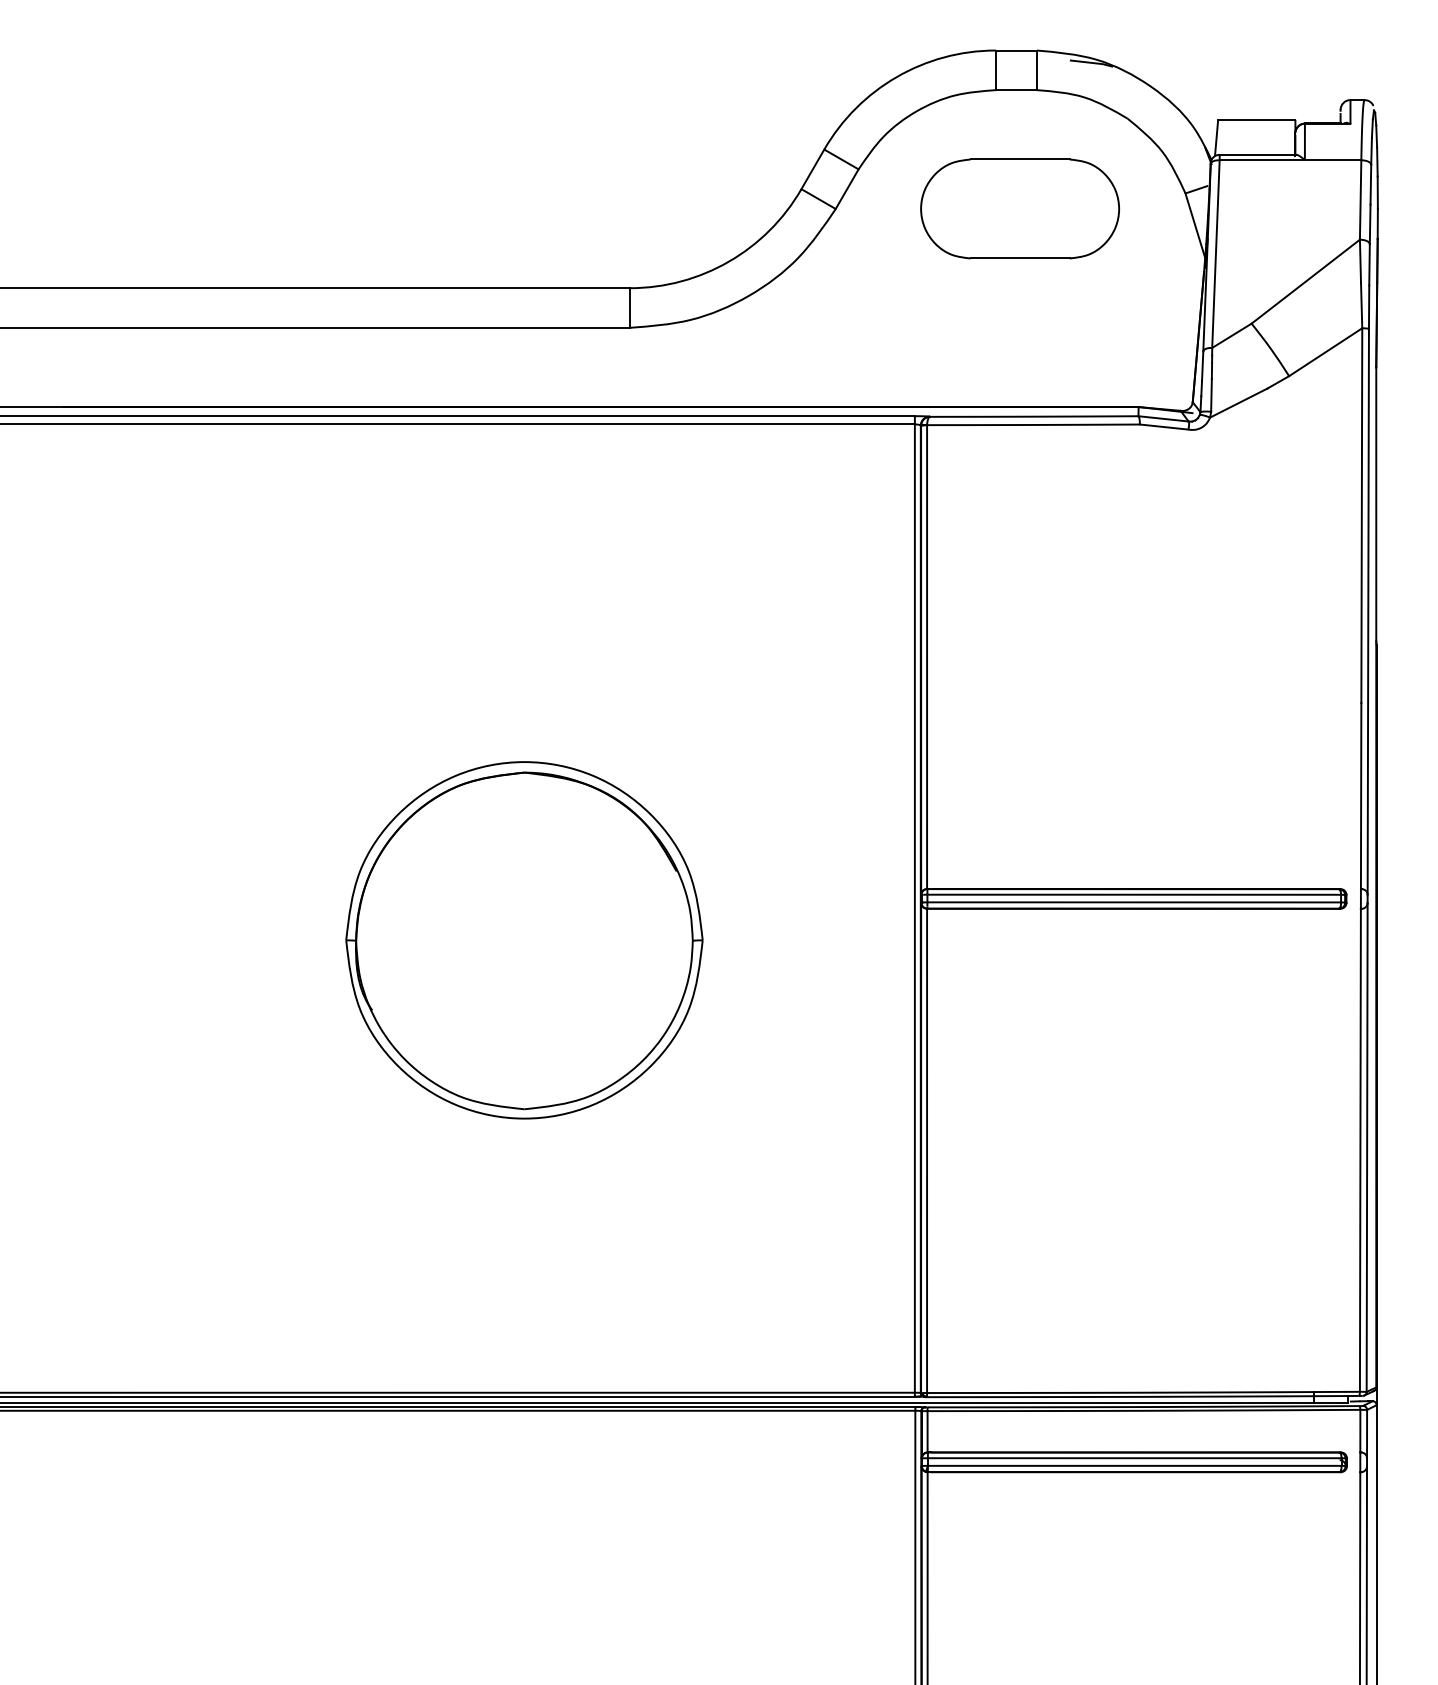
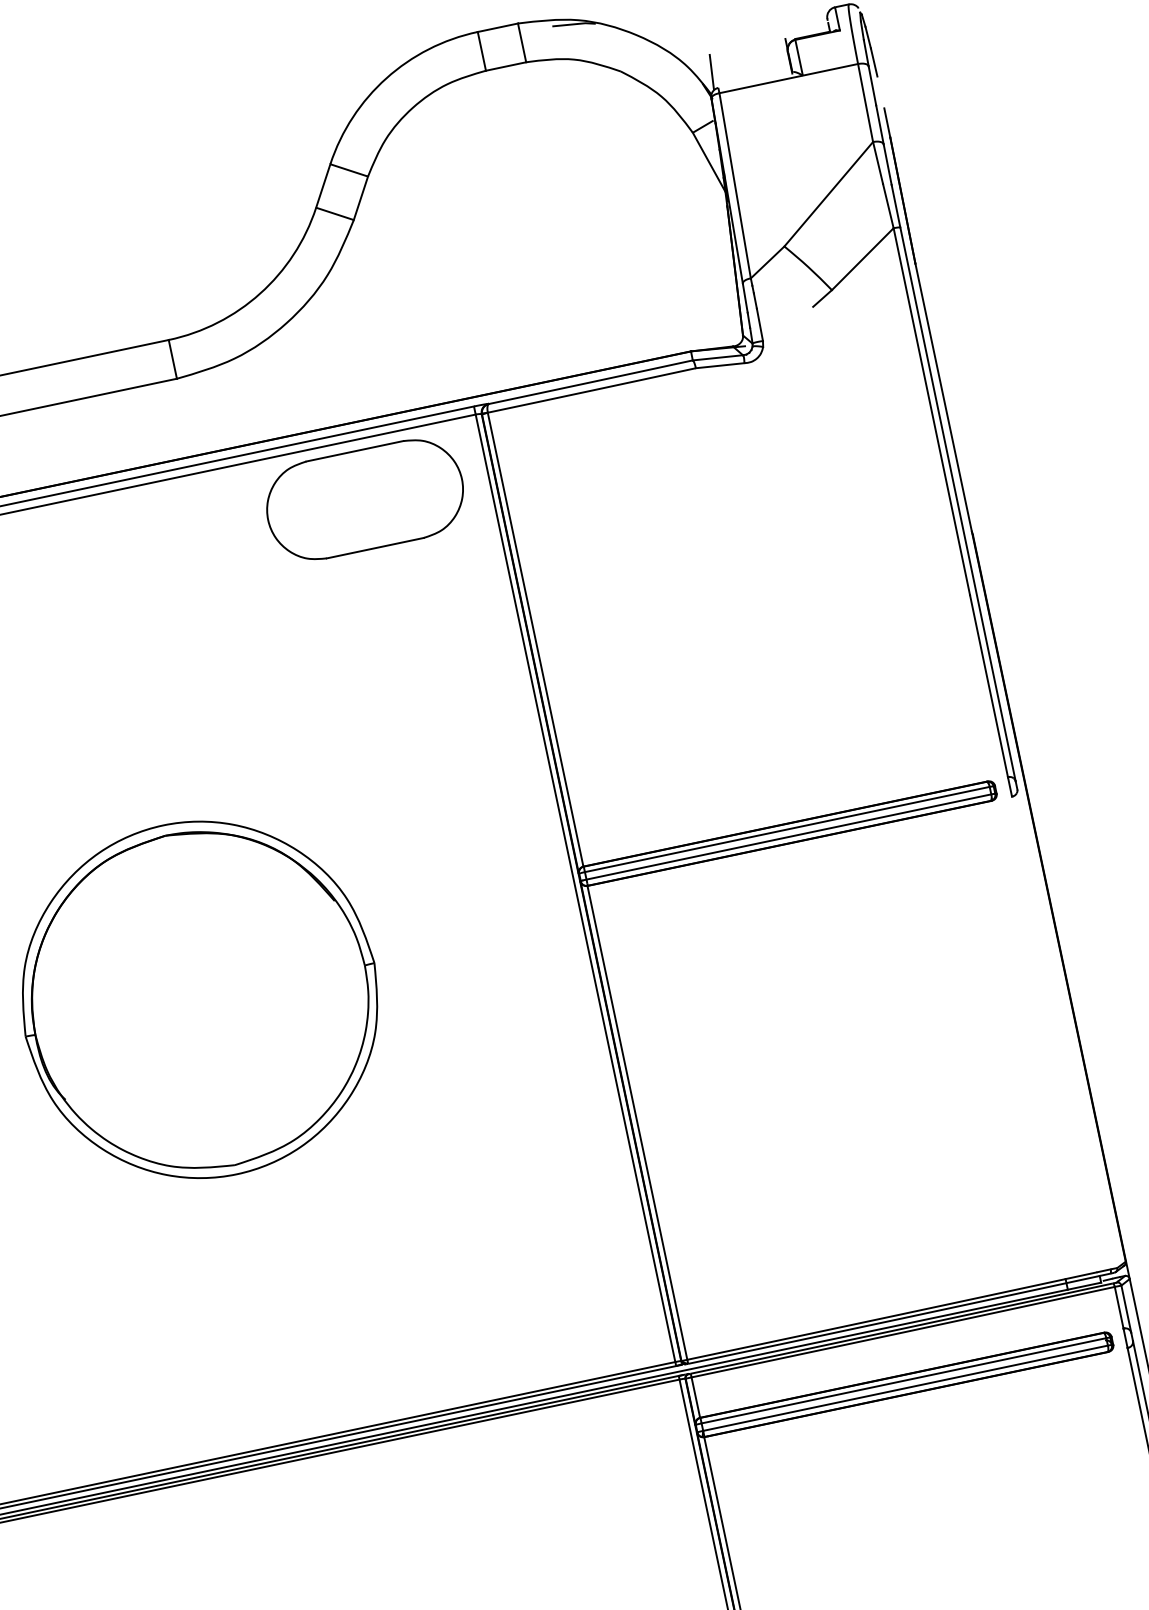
line: (1256, 119) -> (747, 45), removed
line: (1257, 154) -> (755, 79), removed
line: (1377, 192) -> (880, 92), removed
part: (1019, 208) -> (364, 499), moved
line: (1238, 402) -> (787, 326), removed
line: (1366, 1147) -> (1066, 1028), removed
line: (1359, 1149) -> (1060, 1032), removed

